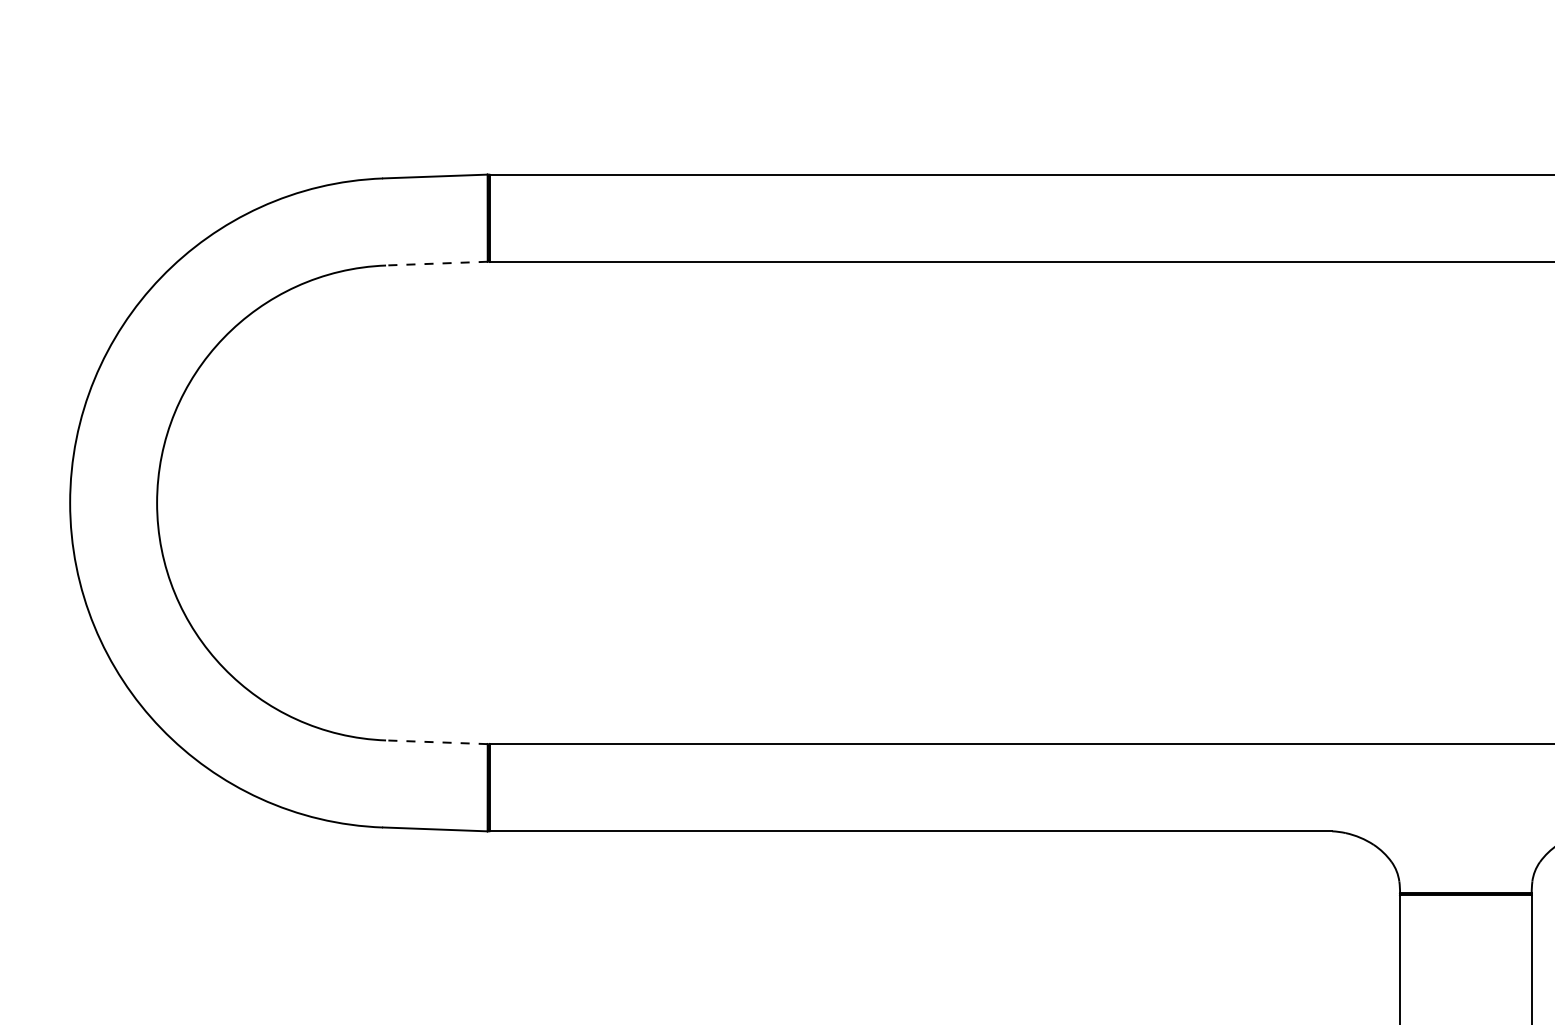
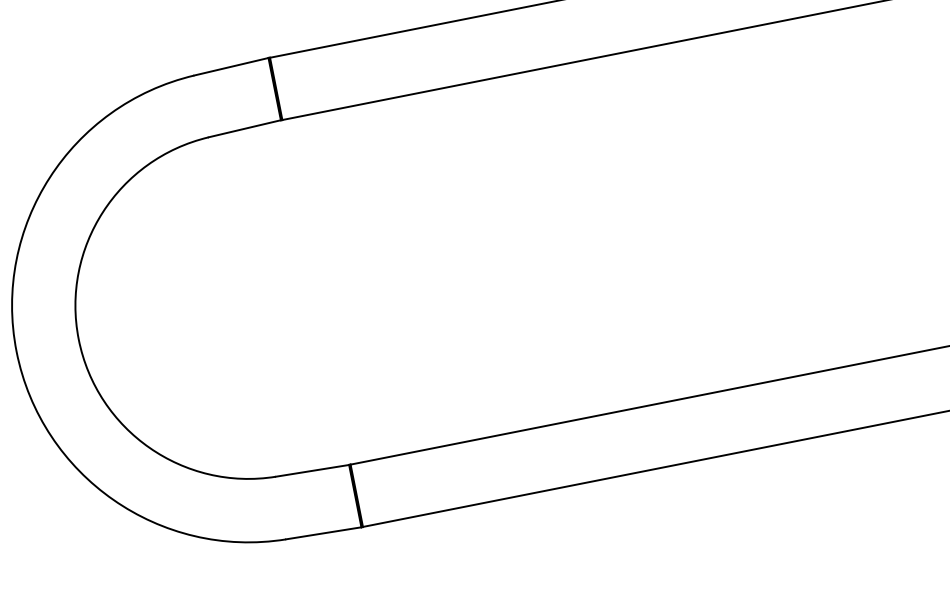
line: (436, 263) -> (244, 128), dashed -> solid
line: (436, 742) -> (312, 471), dashed -> solid

